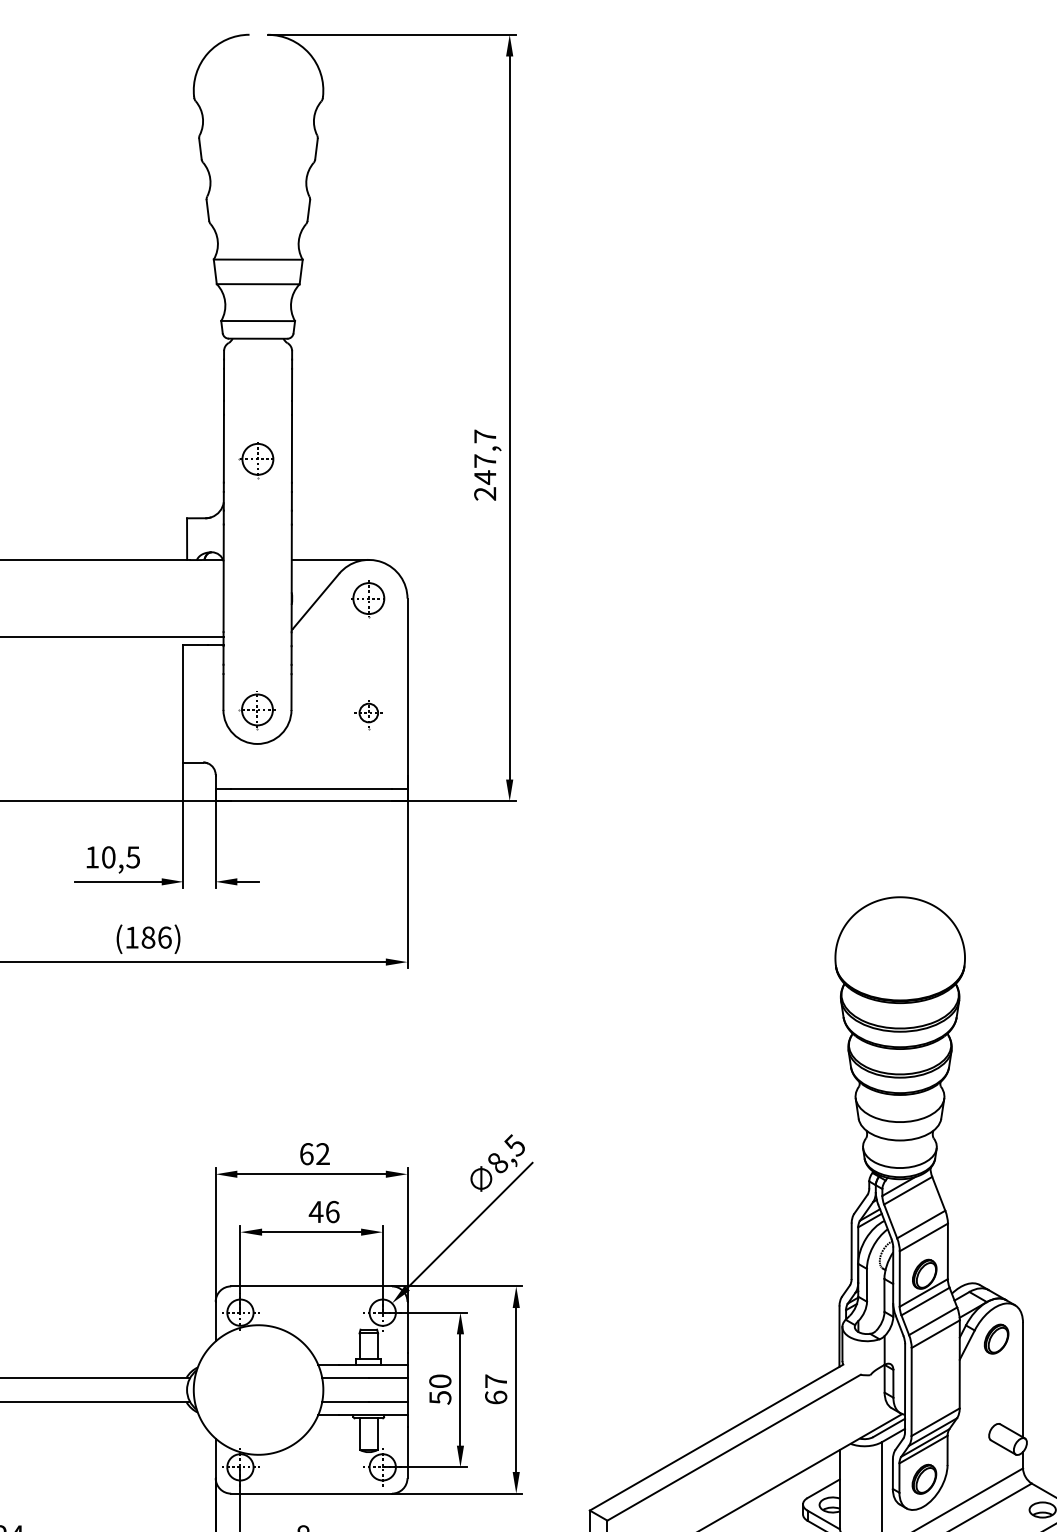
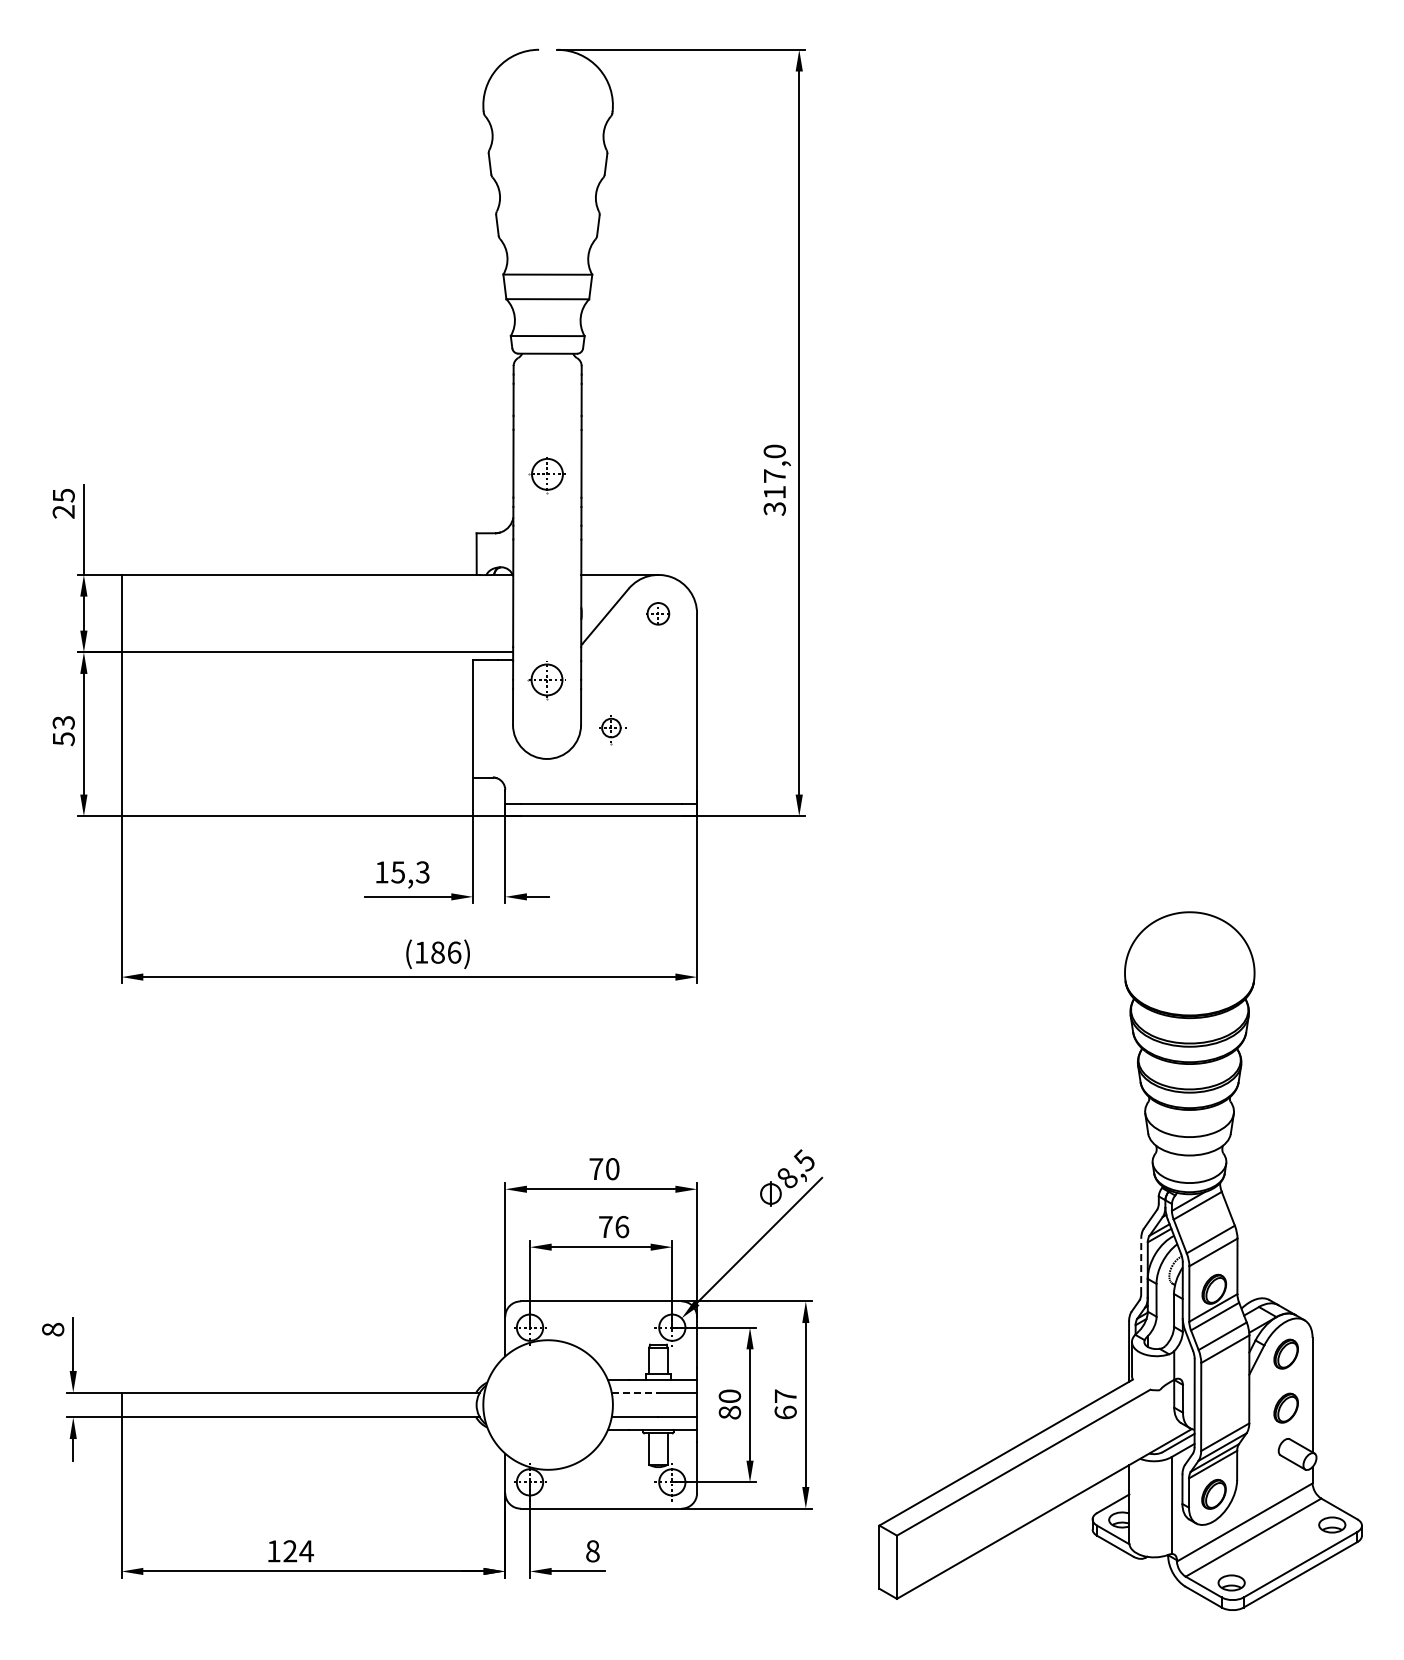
text: (484, 464) -> (774, 479), 247,7 -> 317,0
part: (368, 599) -> (658, 614), size x0.7
part: (256, 710) -> (546, 680), moved
part: (369, 715) -> (612, 730), moved
text: (120, 857) -> (410, 872), 10,5 -> 15,3
text: (314, 1154) -> (604, 1169), 62 -> 70
text: (315, 1211) -> (605, 1226), 46 -> 76
line: (851, 1251) -> (1141, 1266), solid -> dashed
line: (345, 1377) -> (635, 1392), solid -> dashed
part: (995, 1392) -> (1285, 1407), added
text: (439, 1397) -> (729, 1412), 50 -> 80

